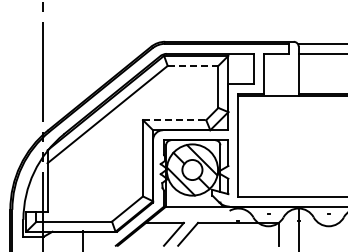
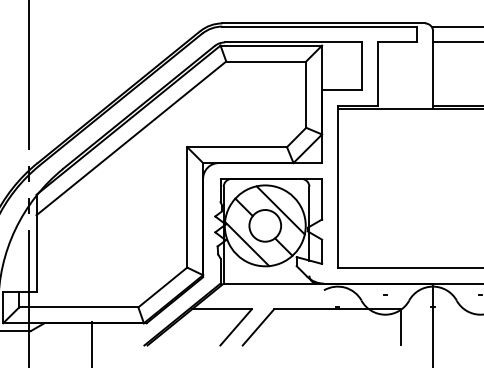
line: (193, 65) -> (266, 60), dashed -> solid
line: (174, 120) -> (236, 147), dashed -> solid

